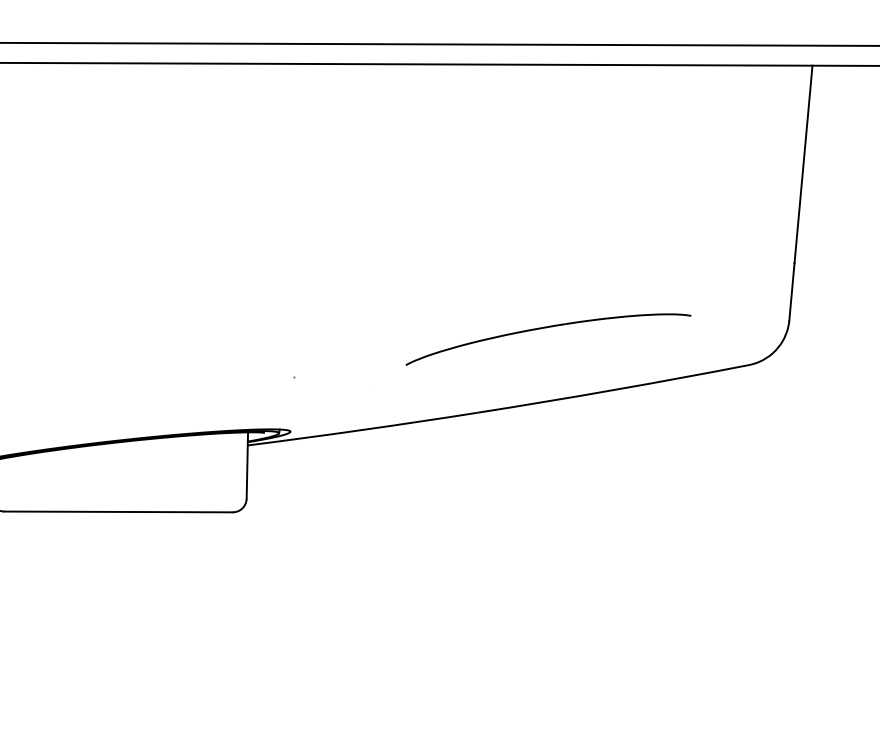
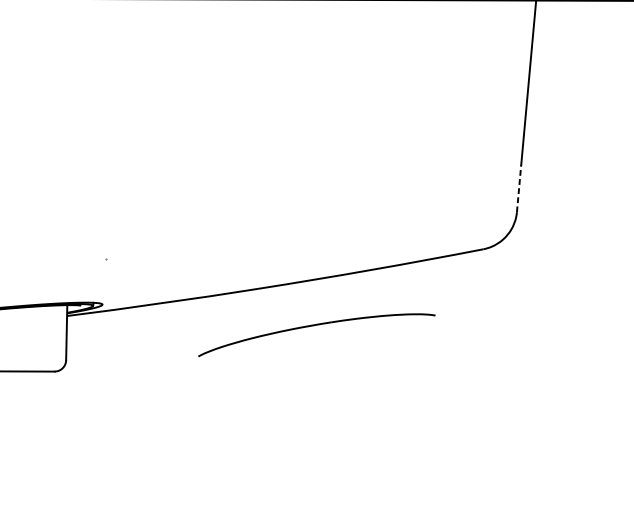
line: (791, 291) -> (518, 188), solid -> dashed
part: (546, 328) -> (315, 326), moved

